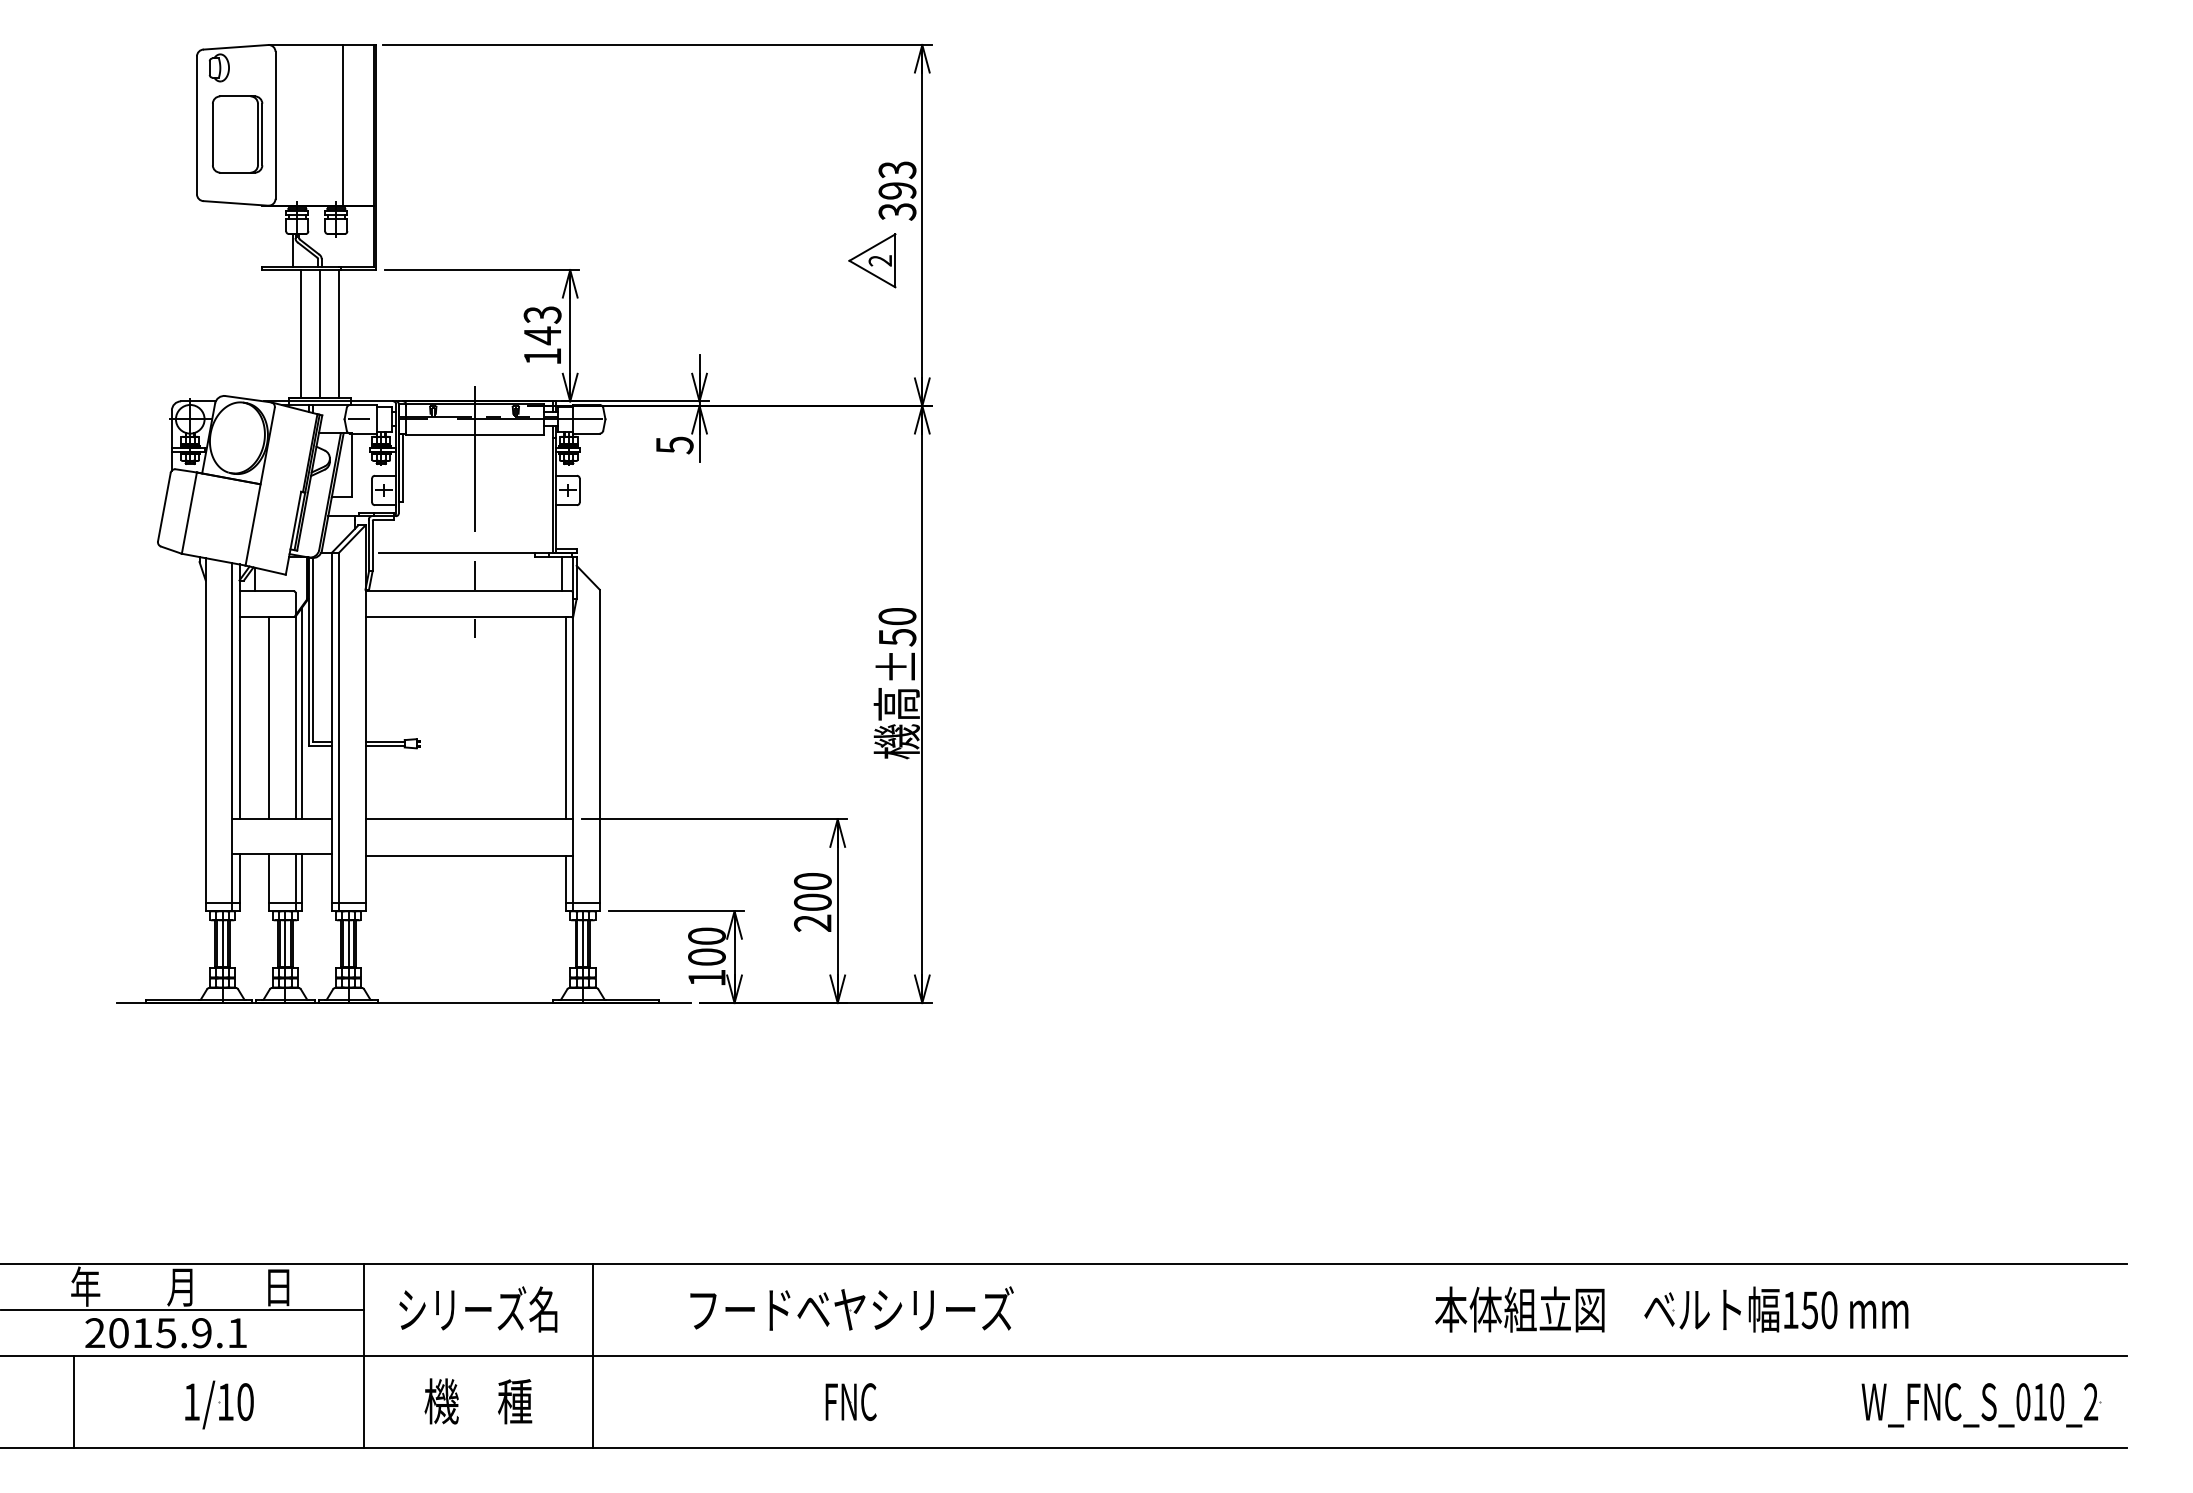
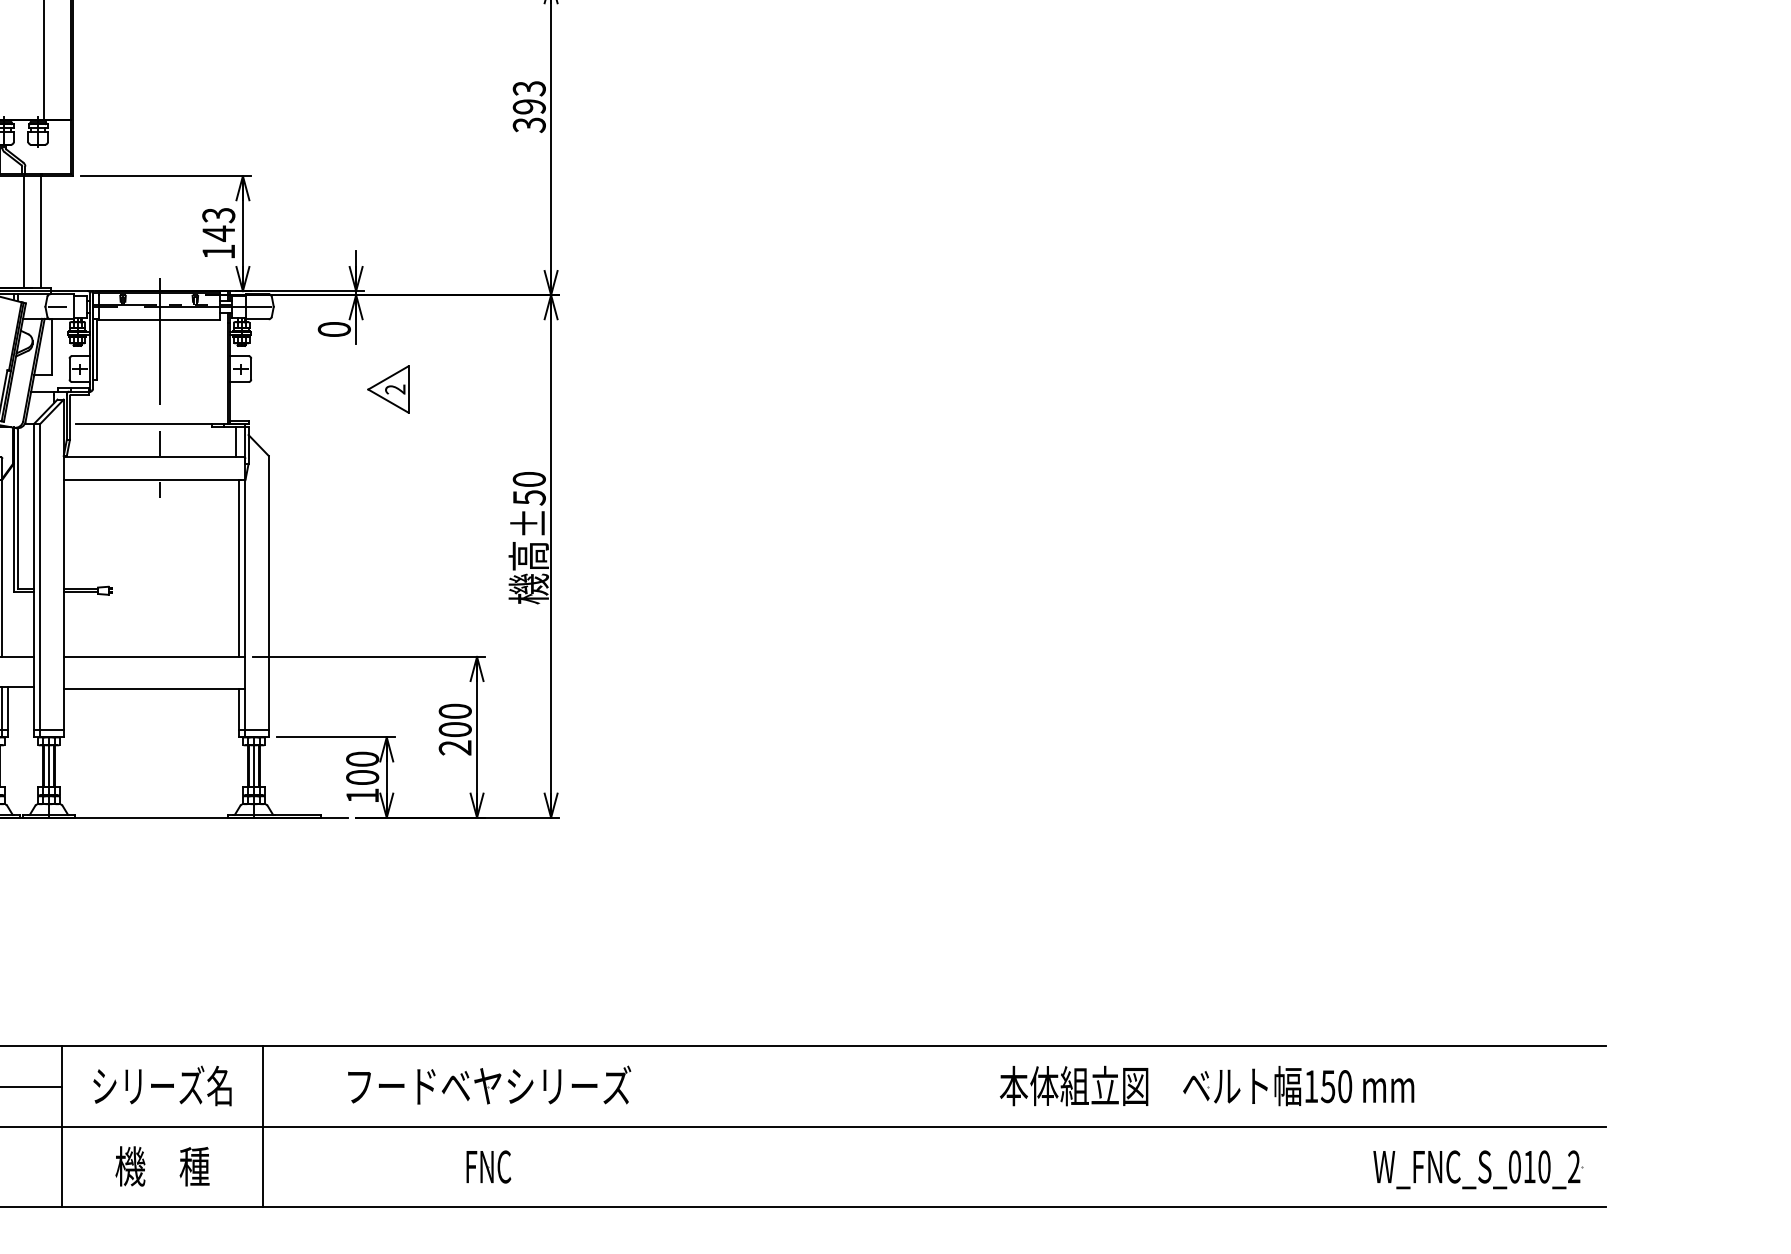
part: (872, 260) -> (388, 389), moved
line: (300, 333) -> (6, 231), removed
text: (674, 445) -> (334, 329), 5 -> 0
line: (302, 713) -> (8, 564), removed

